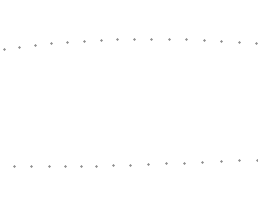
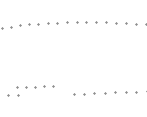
part: (81, 165) -> (35, 86), moved

